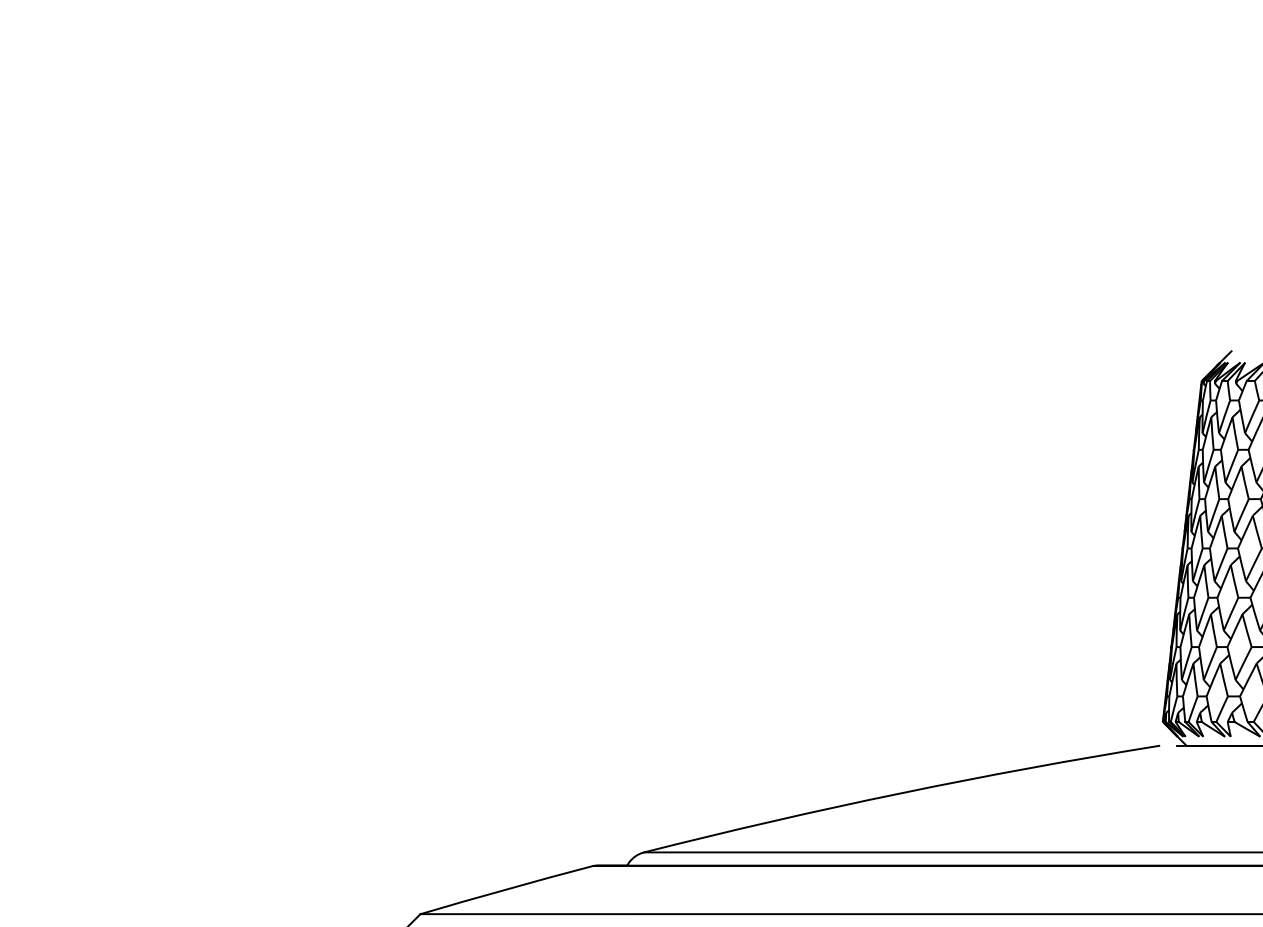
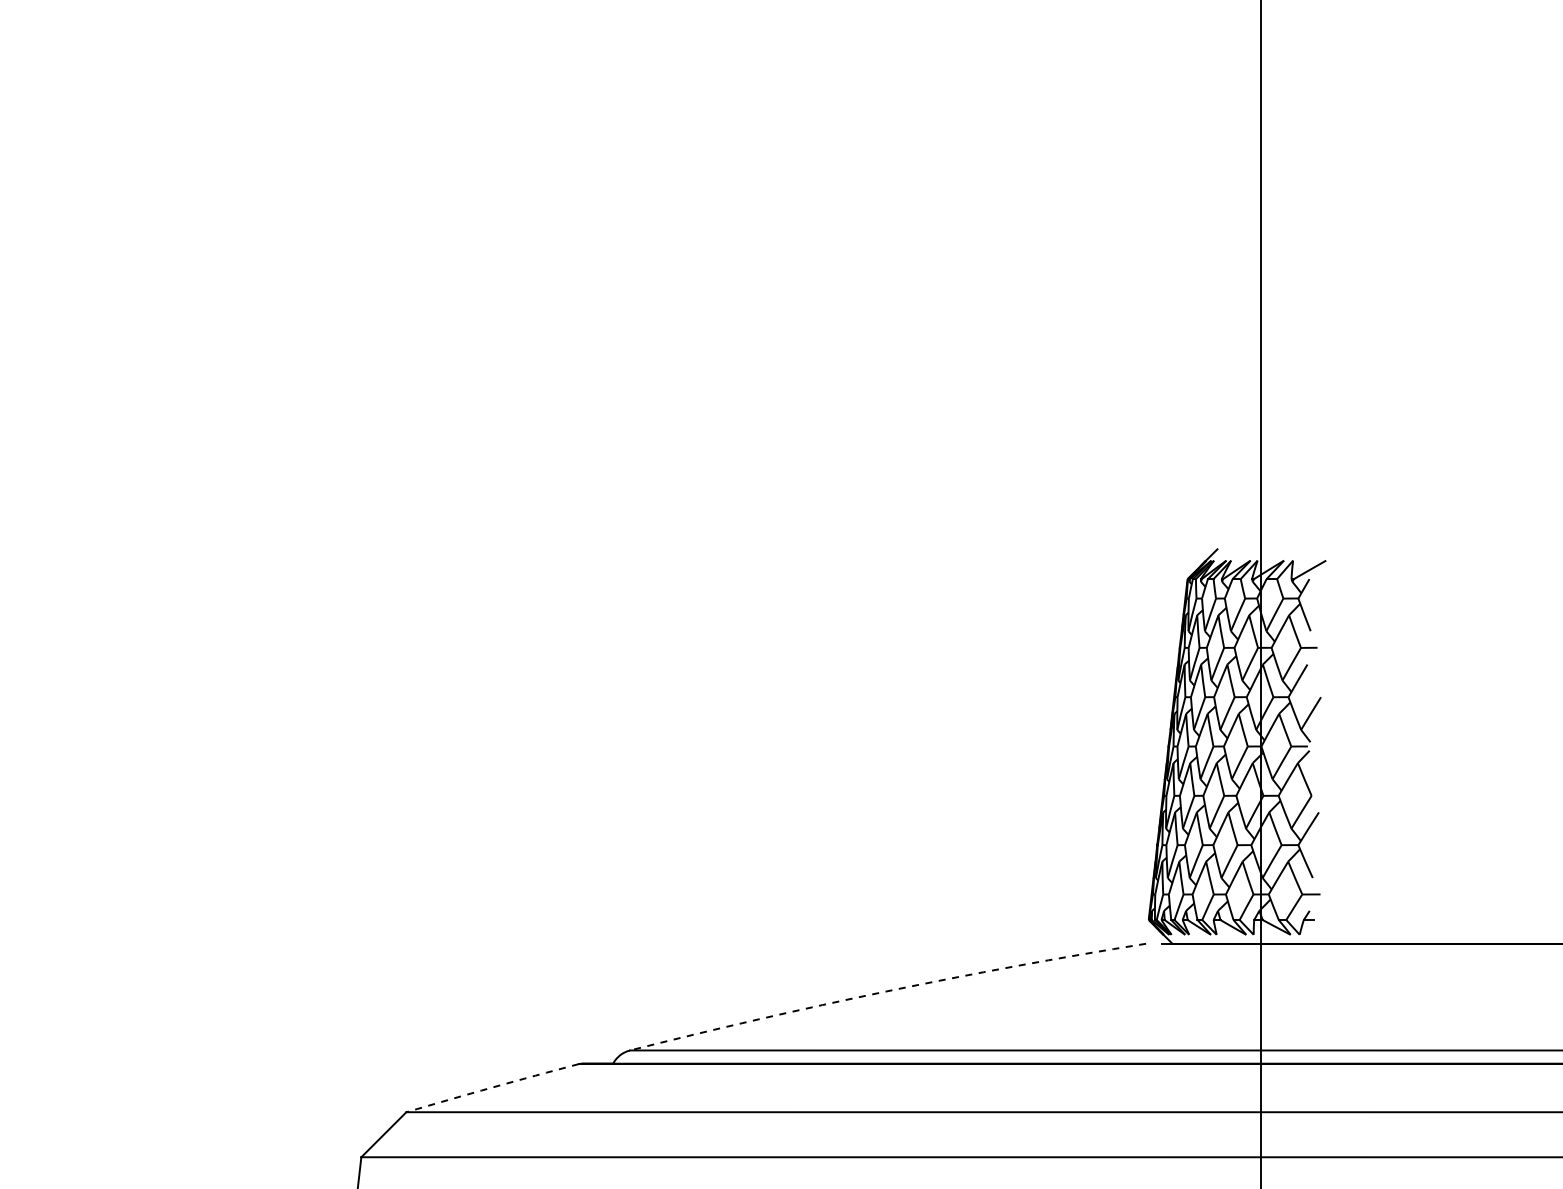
arc: (900, 793) -> (886, 991), solid -> dashed
arc: (506, 889) -> (492, 1087), solid -> dashed

